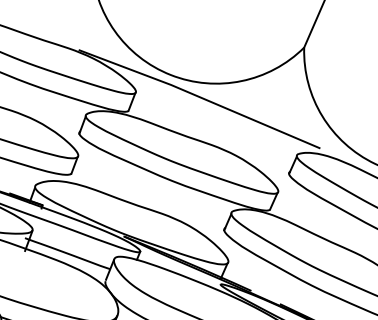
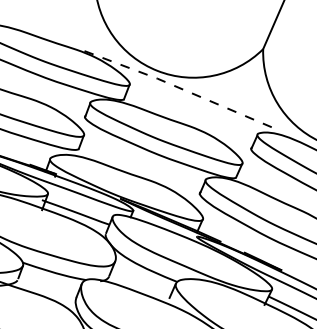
line: (199, 97) -> (180, 88), solid -> dashed

